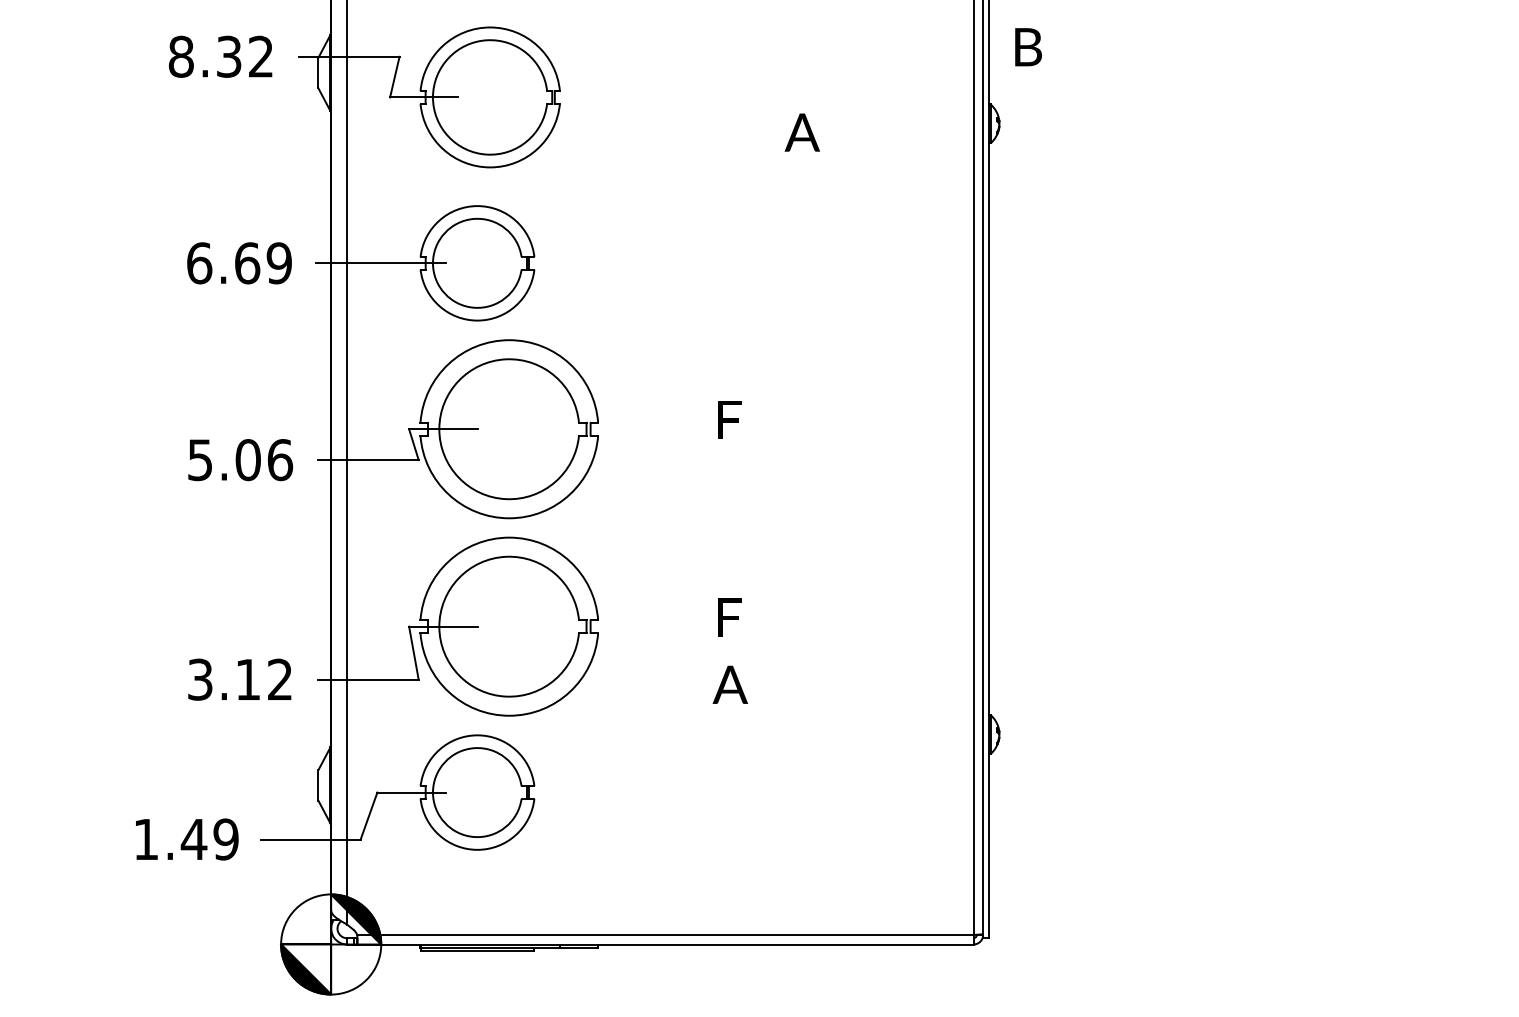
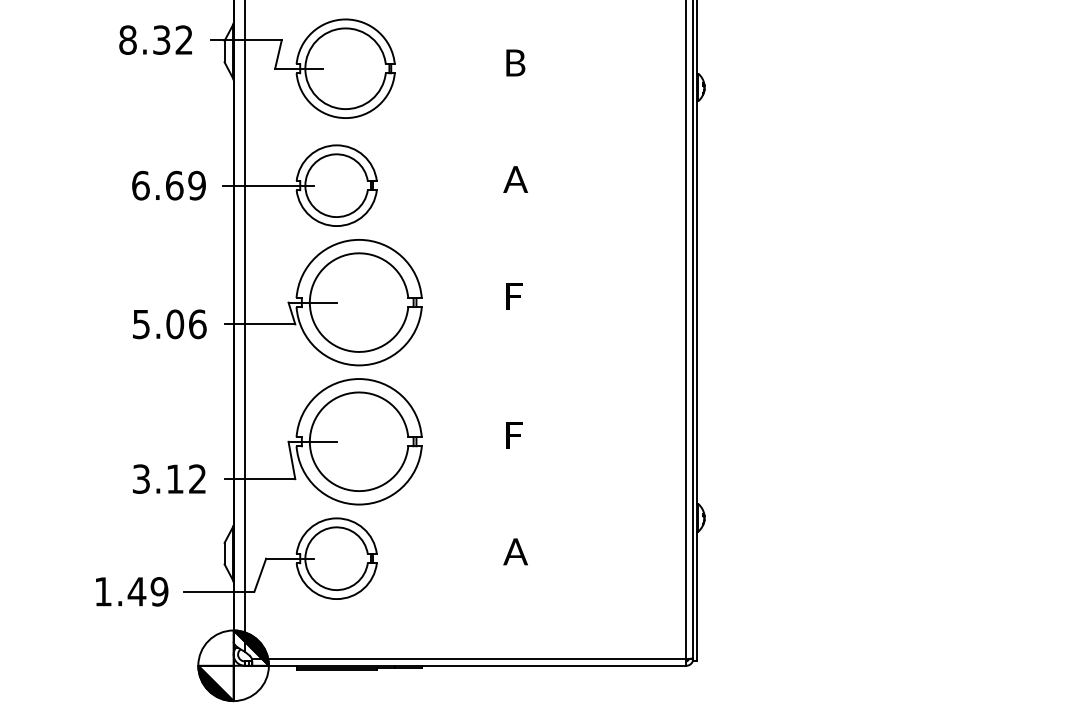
text: (1028, 47) -> (515, 63), moved
text: (801, 132) -> (515, 179), moved
text: (729, 684) -> (515, 551), moved

